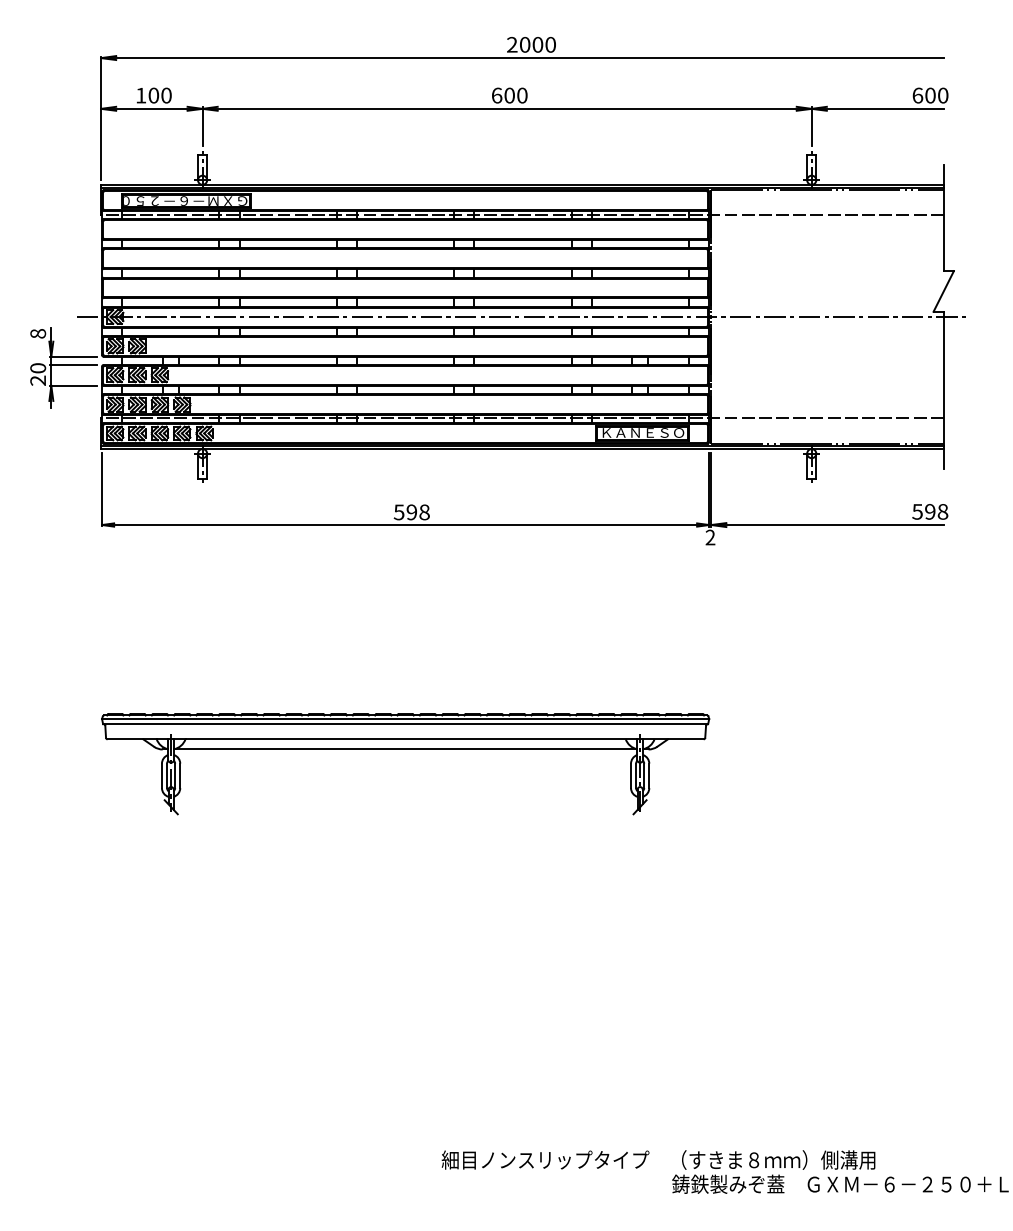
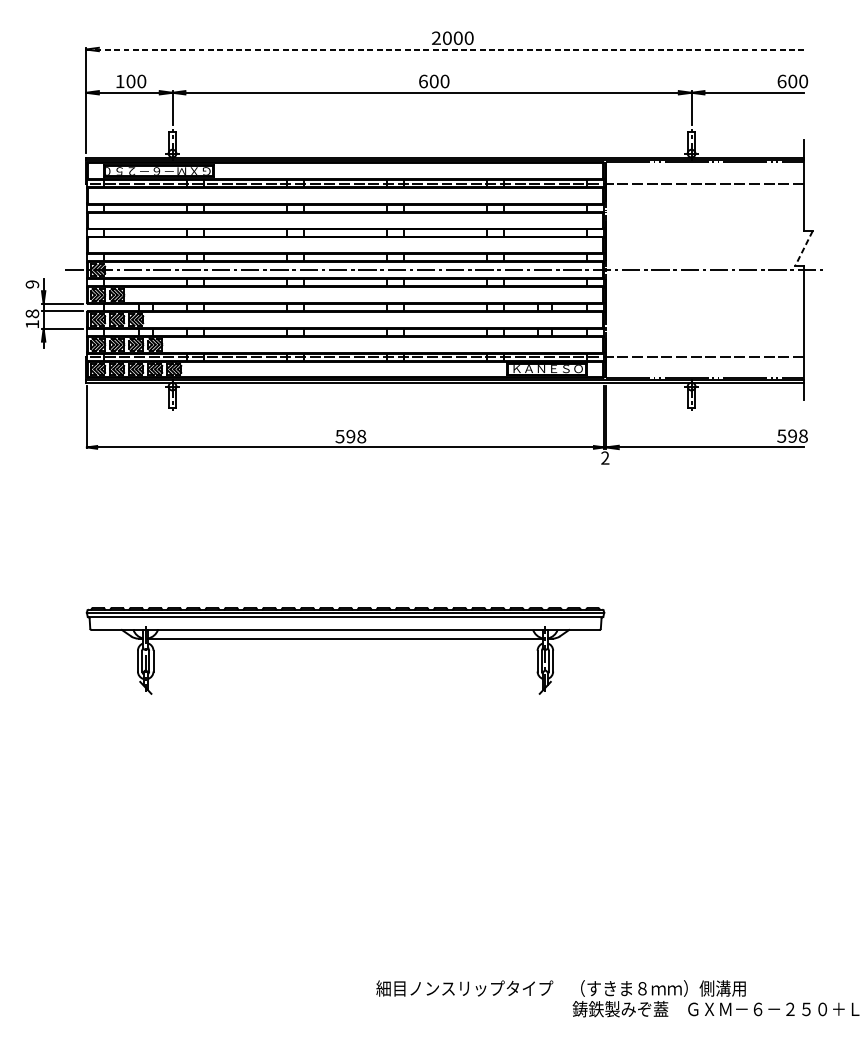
line: (522, 58) -> (445, 49), solid -> dashed
line: (943, 291) -> (803, 248), solid -> dashed
text: (38, 333) -> (32, 284), 8 -> 9
text: (37, 374) -> (31, 319), 20 -> 18

